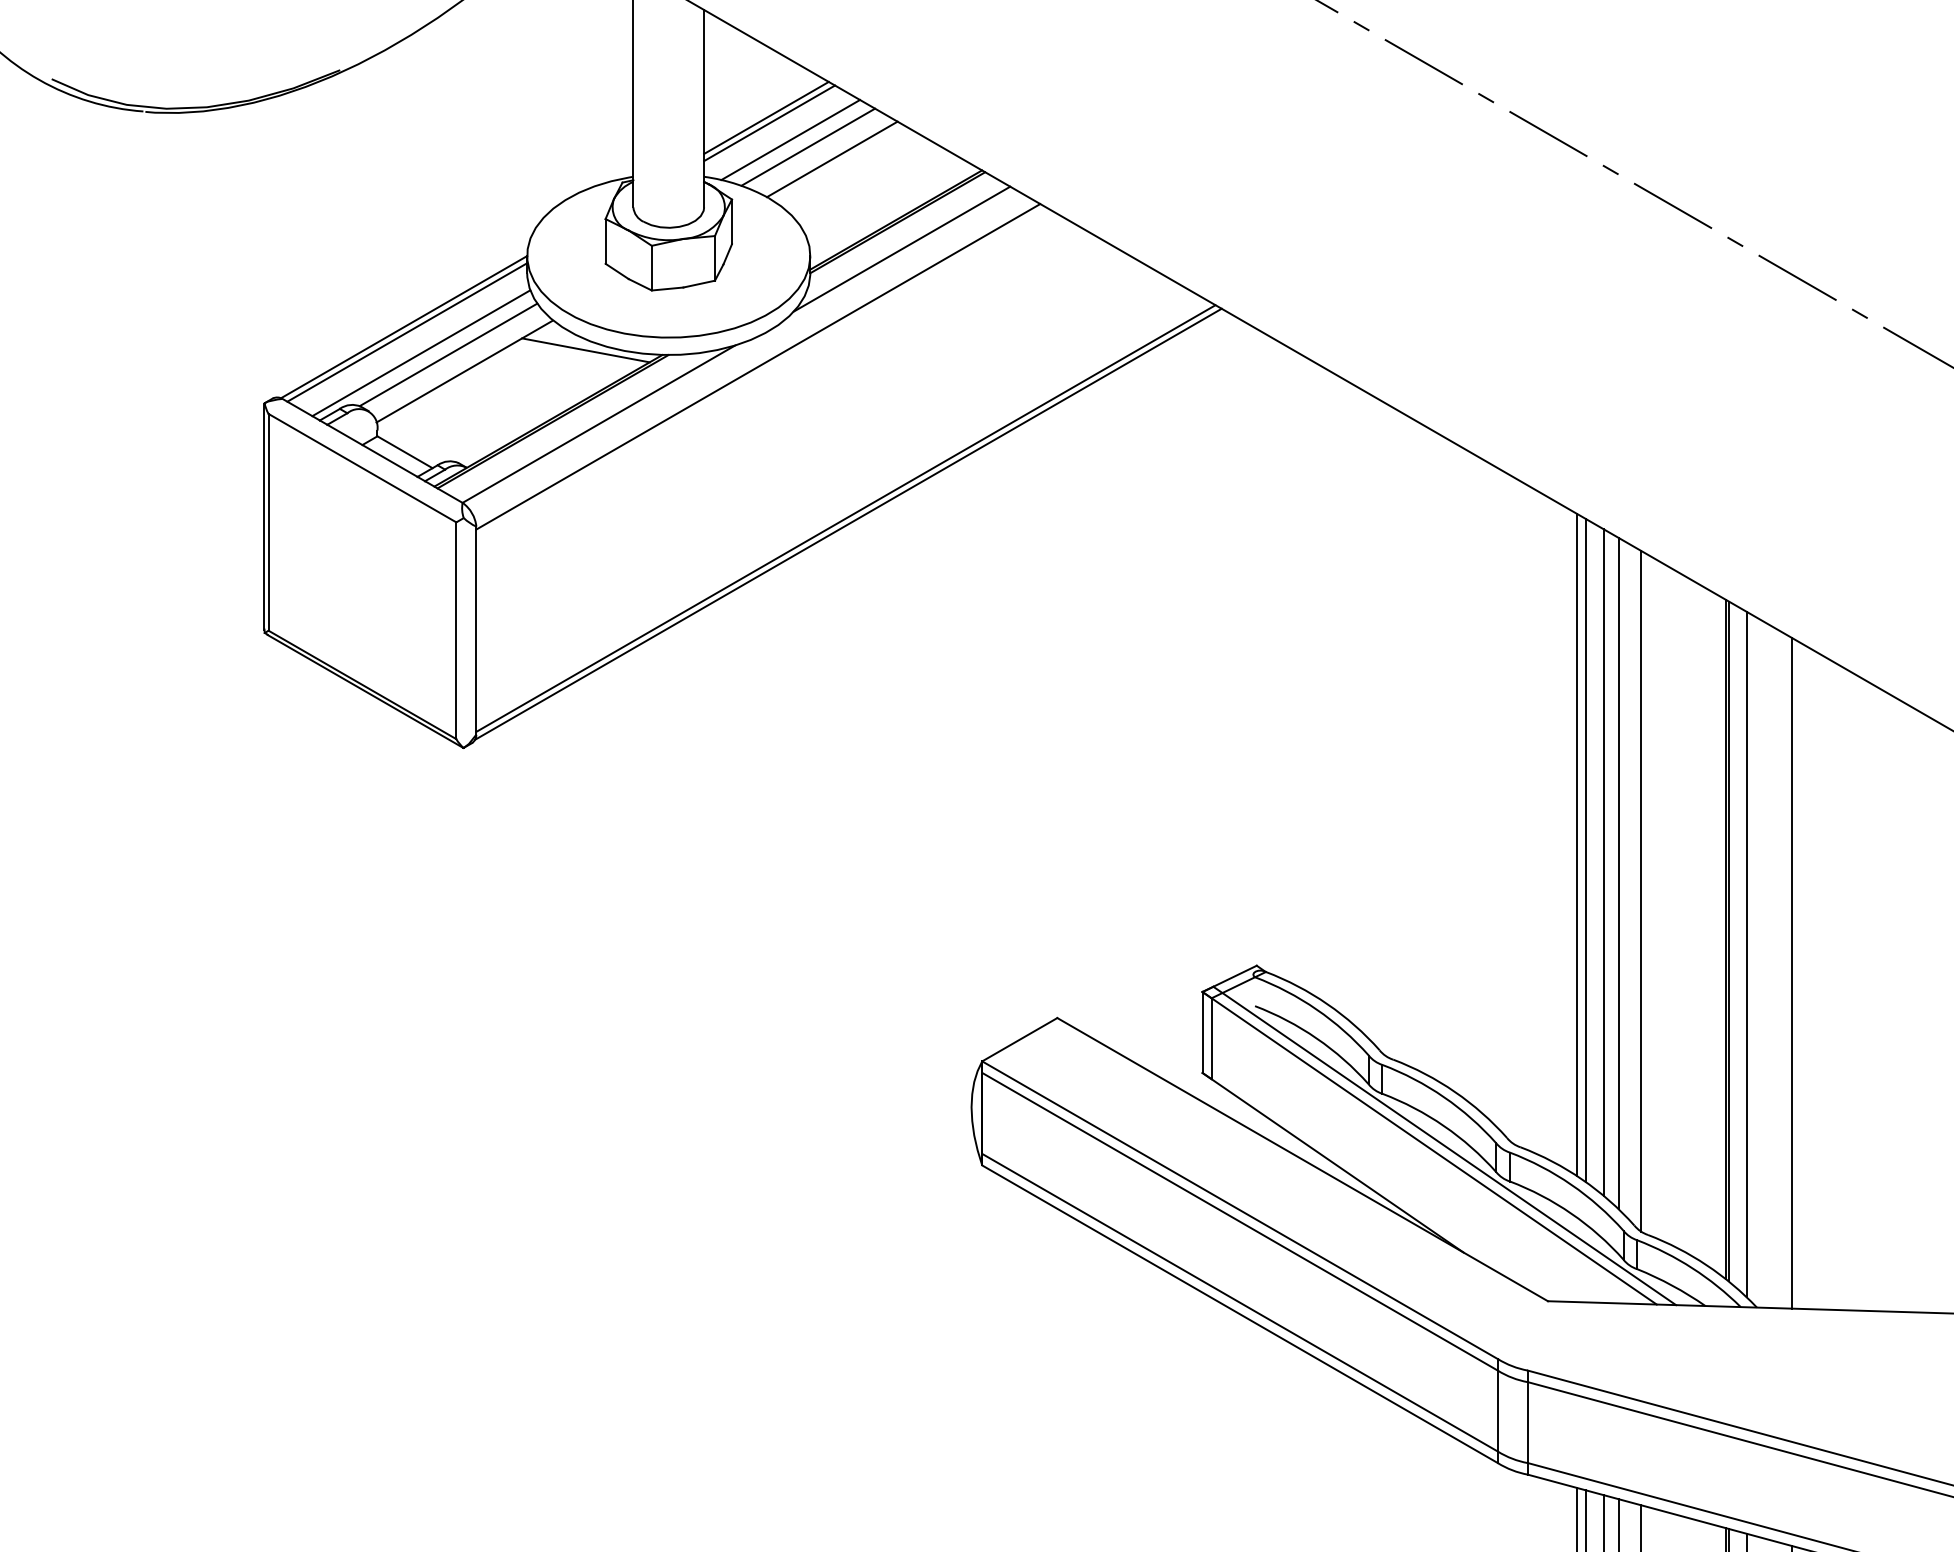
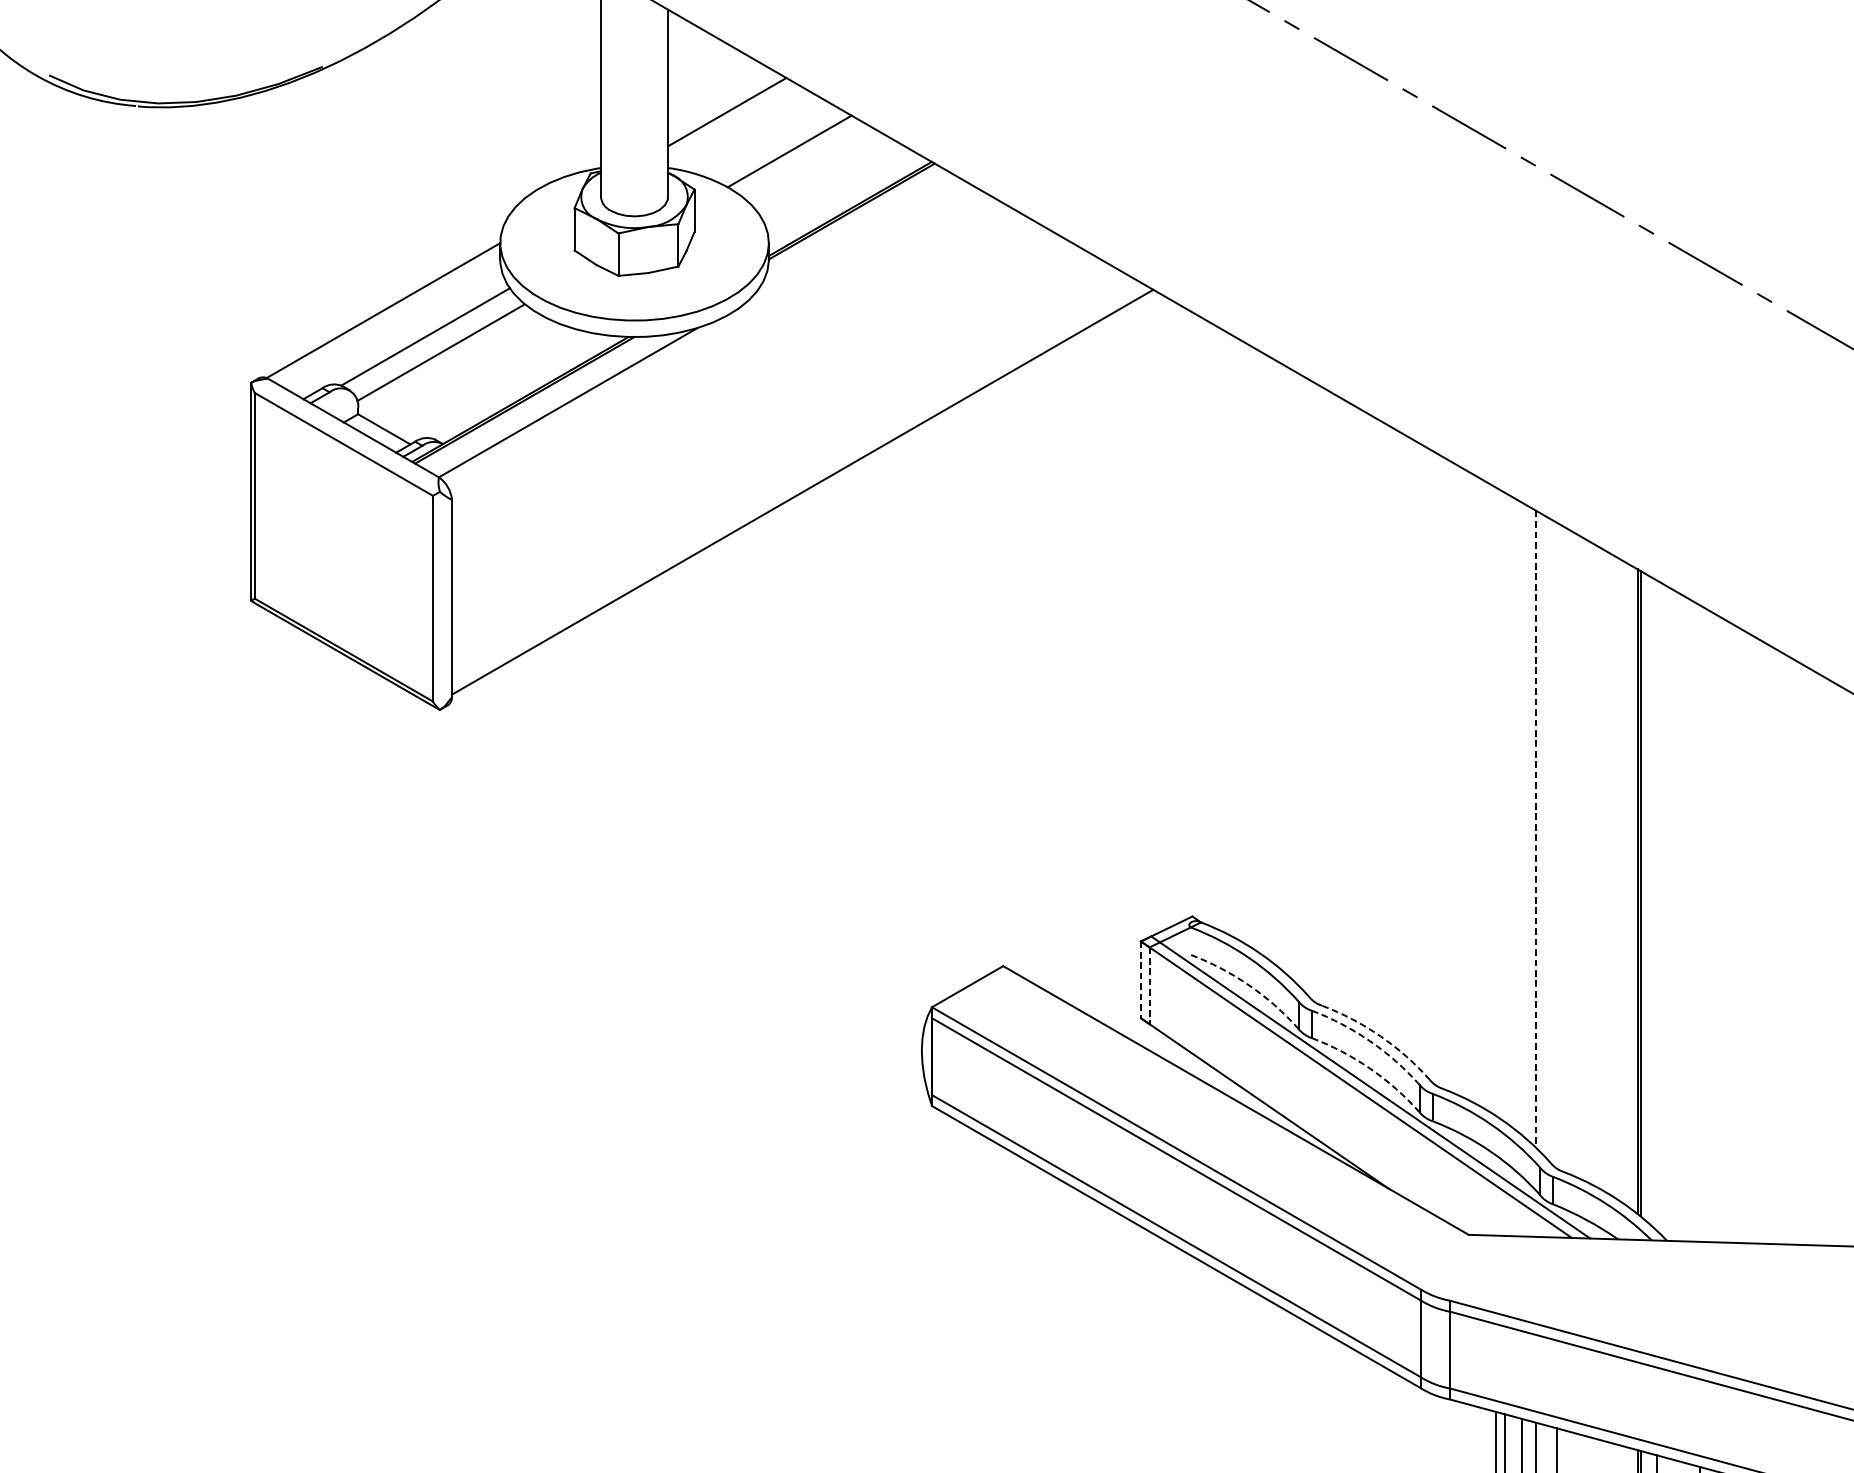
line: (769, 123) -> (730, 117), removed
line: (790, 139) -> (750, 132), removed
line: (808, 146) -> (767, 139), removed
line: (901, 248) -> (855, 236), removed
line: (407, 332) -> (386, 315), removed
line: (585, 350) -> (555, 332), removed
line: (421, 353) -> (399, 335), removed
line: (758, 366) -> (719, 347), removed
line: (848, 523) -> (805, 496), removed
line: (1577, 844) -> (1496, 801), removed
line: (1586, 850) -> (1505, 807), removed
line: (1603, 862) -> (1521, 818), removed
line: (1618, 874) -> (1535, 829), solid -> dashed
line: (1641, 891) -> (1557, 846), removed
line: (1746, 953) -> (1657, 904), removed
line: (1791, 972) -> (1699, 922), removed
line: (1202, 1033) -> (1140, 980), solid -> dashed
arc: (1316, 1038) -> (1249, 985), solid -> dashed
line: (1211, 1039) -> (1149, 986), solid -> dashed
arc: (1454, 1091) -> (1380, 1035), solid -> dashed
arc: (1444, 1097) -> (1370, 1041), solid -> dashed
arc: (1444, 1126) -> (1370, 1069), solid -> dashed

